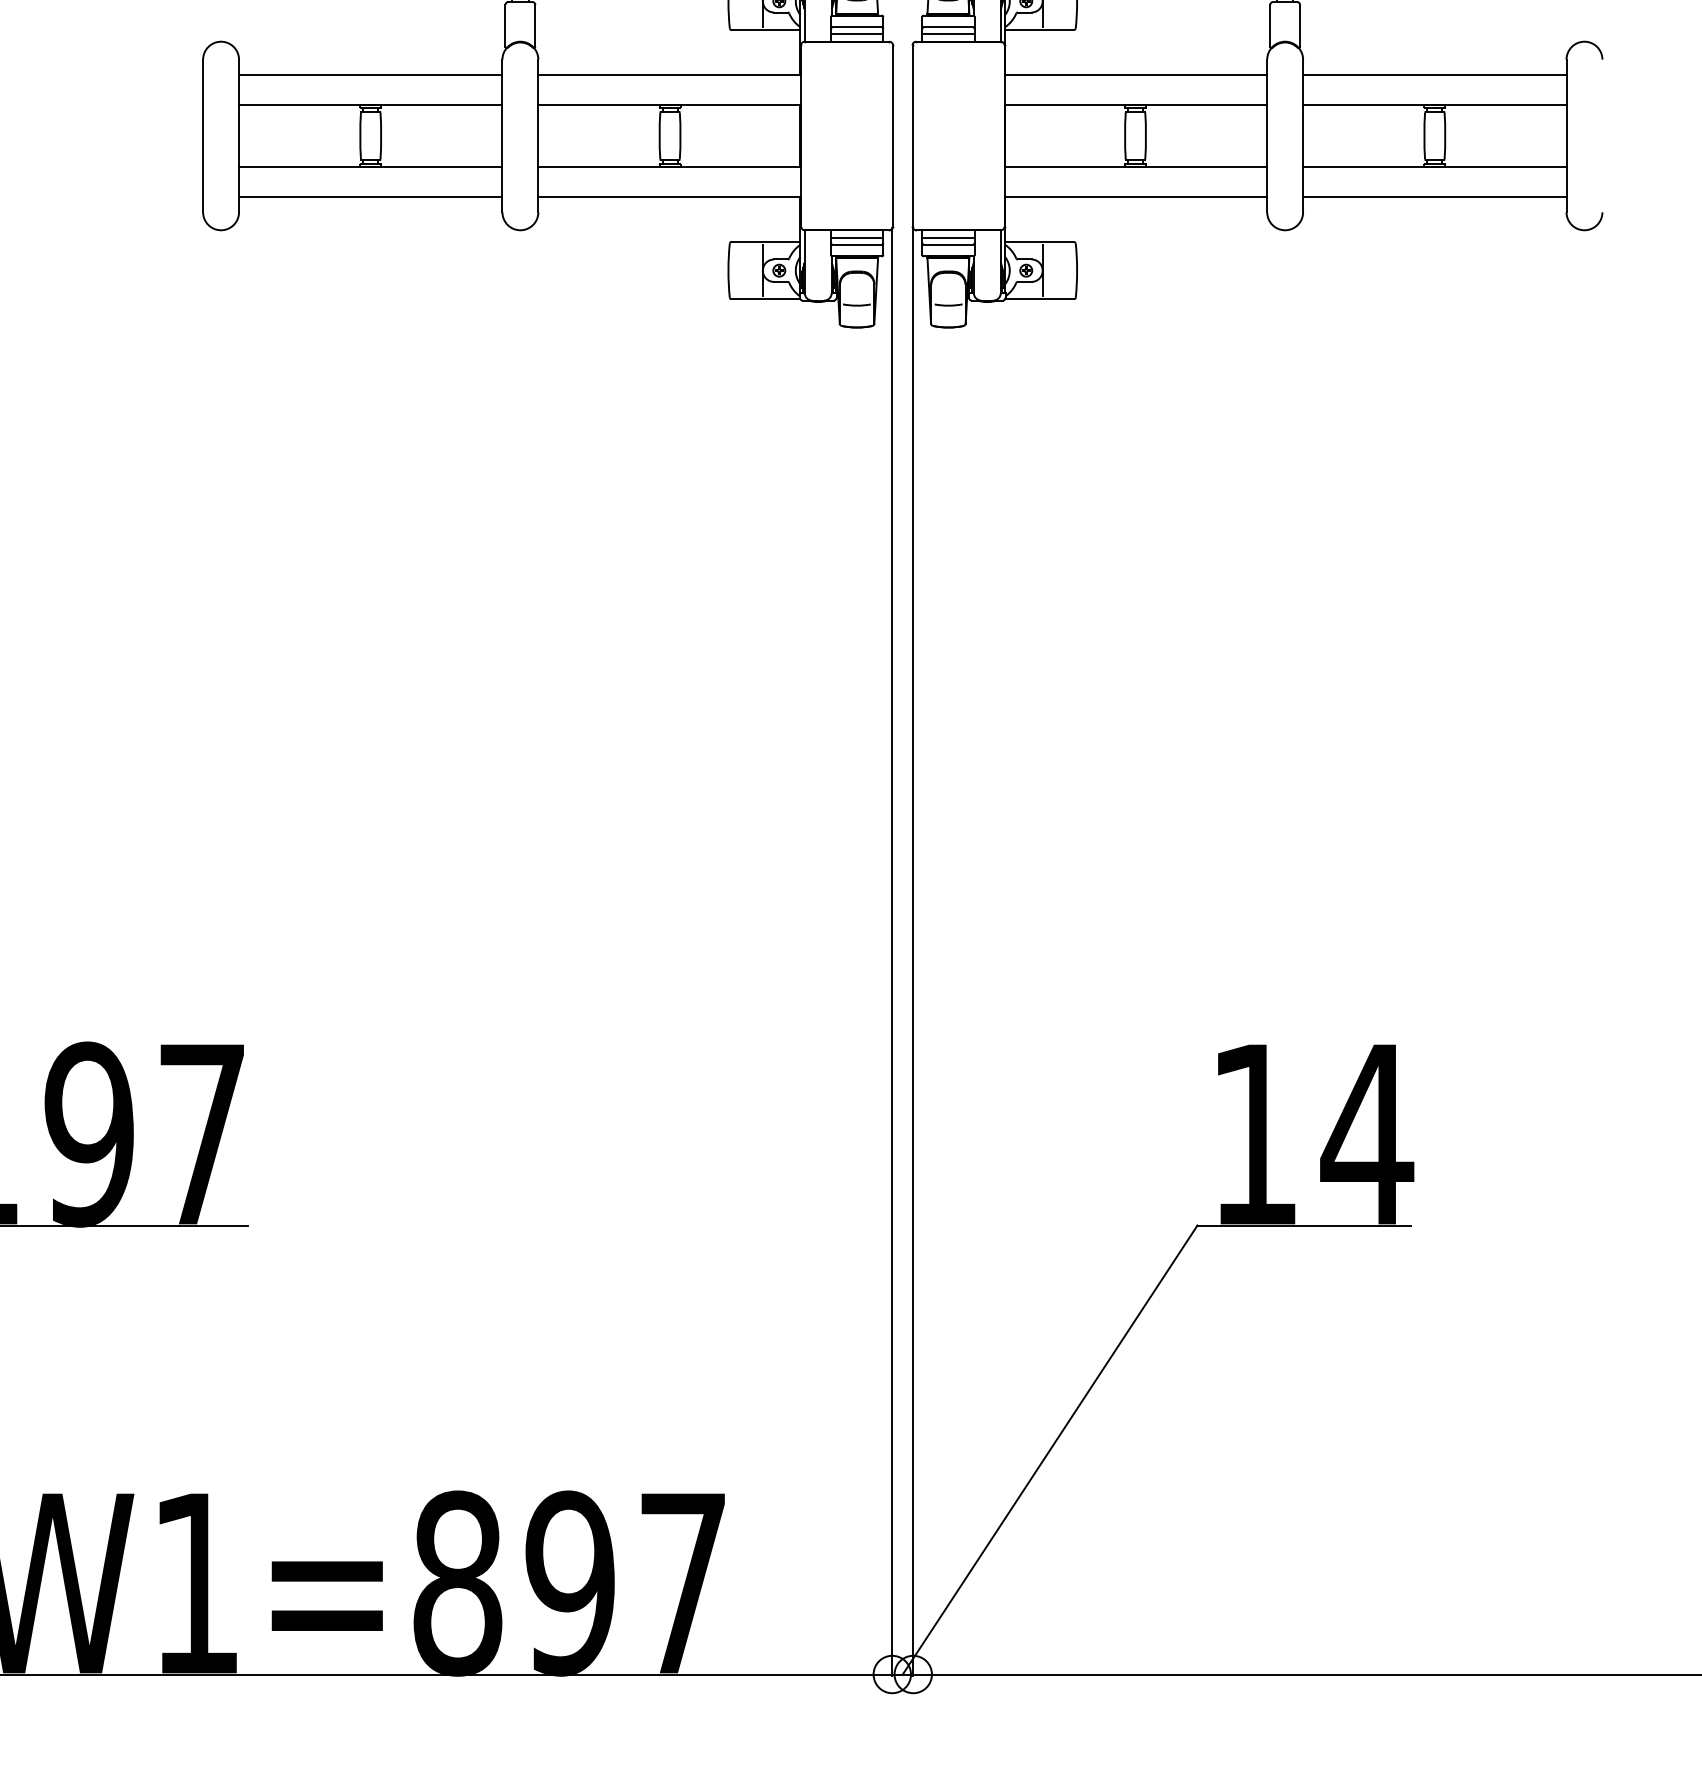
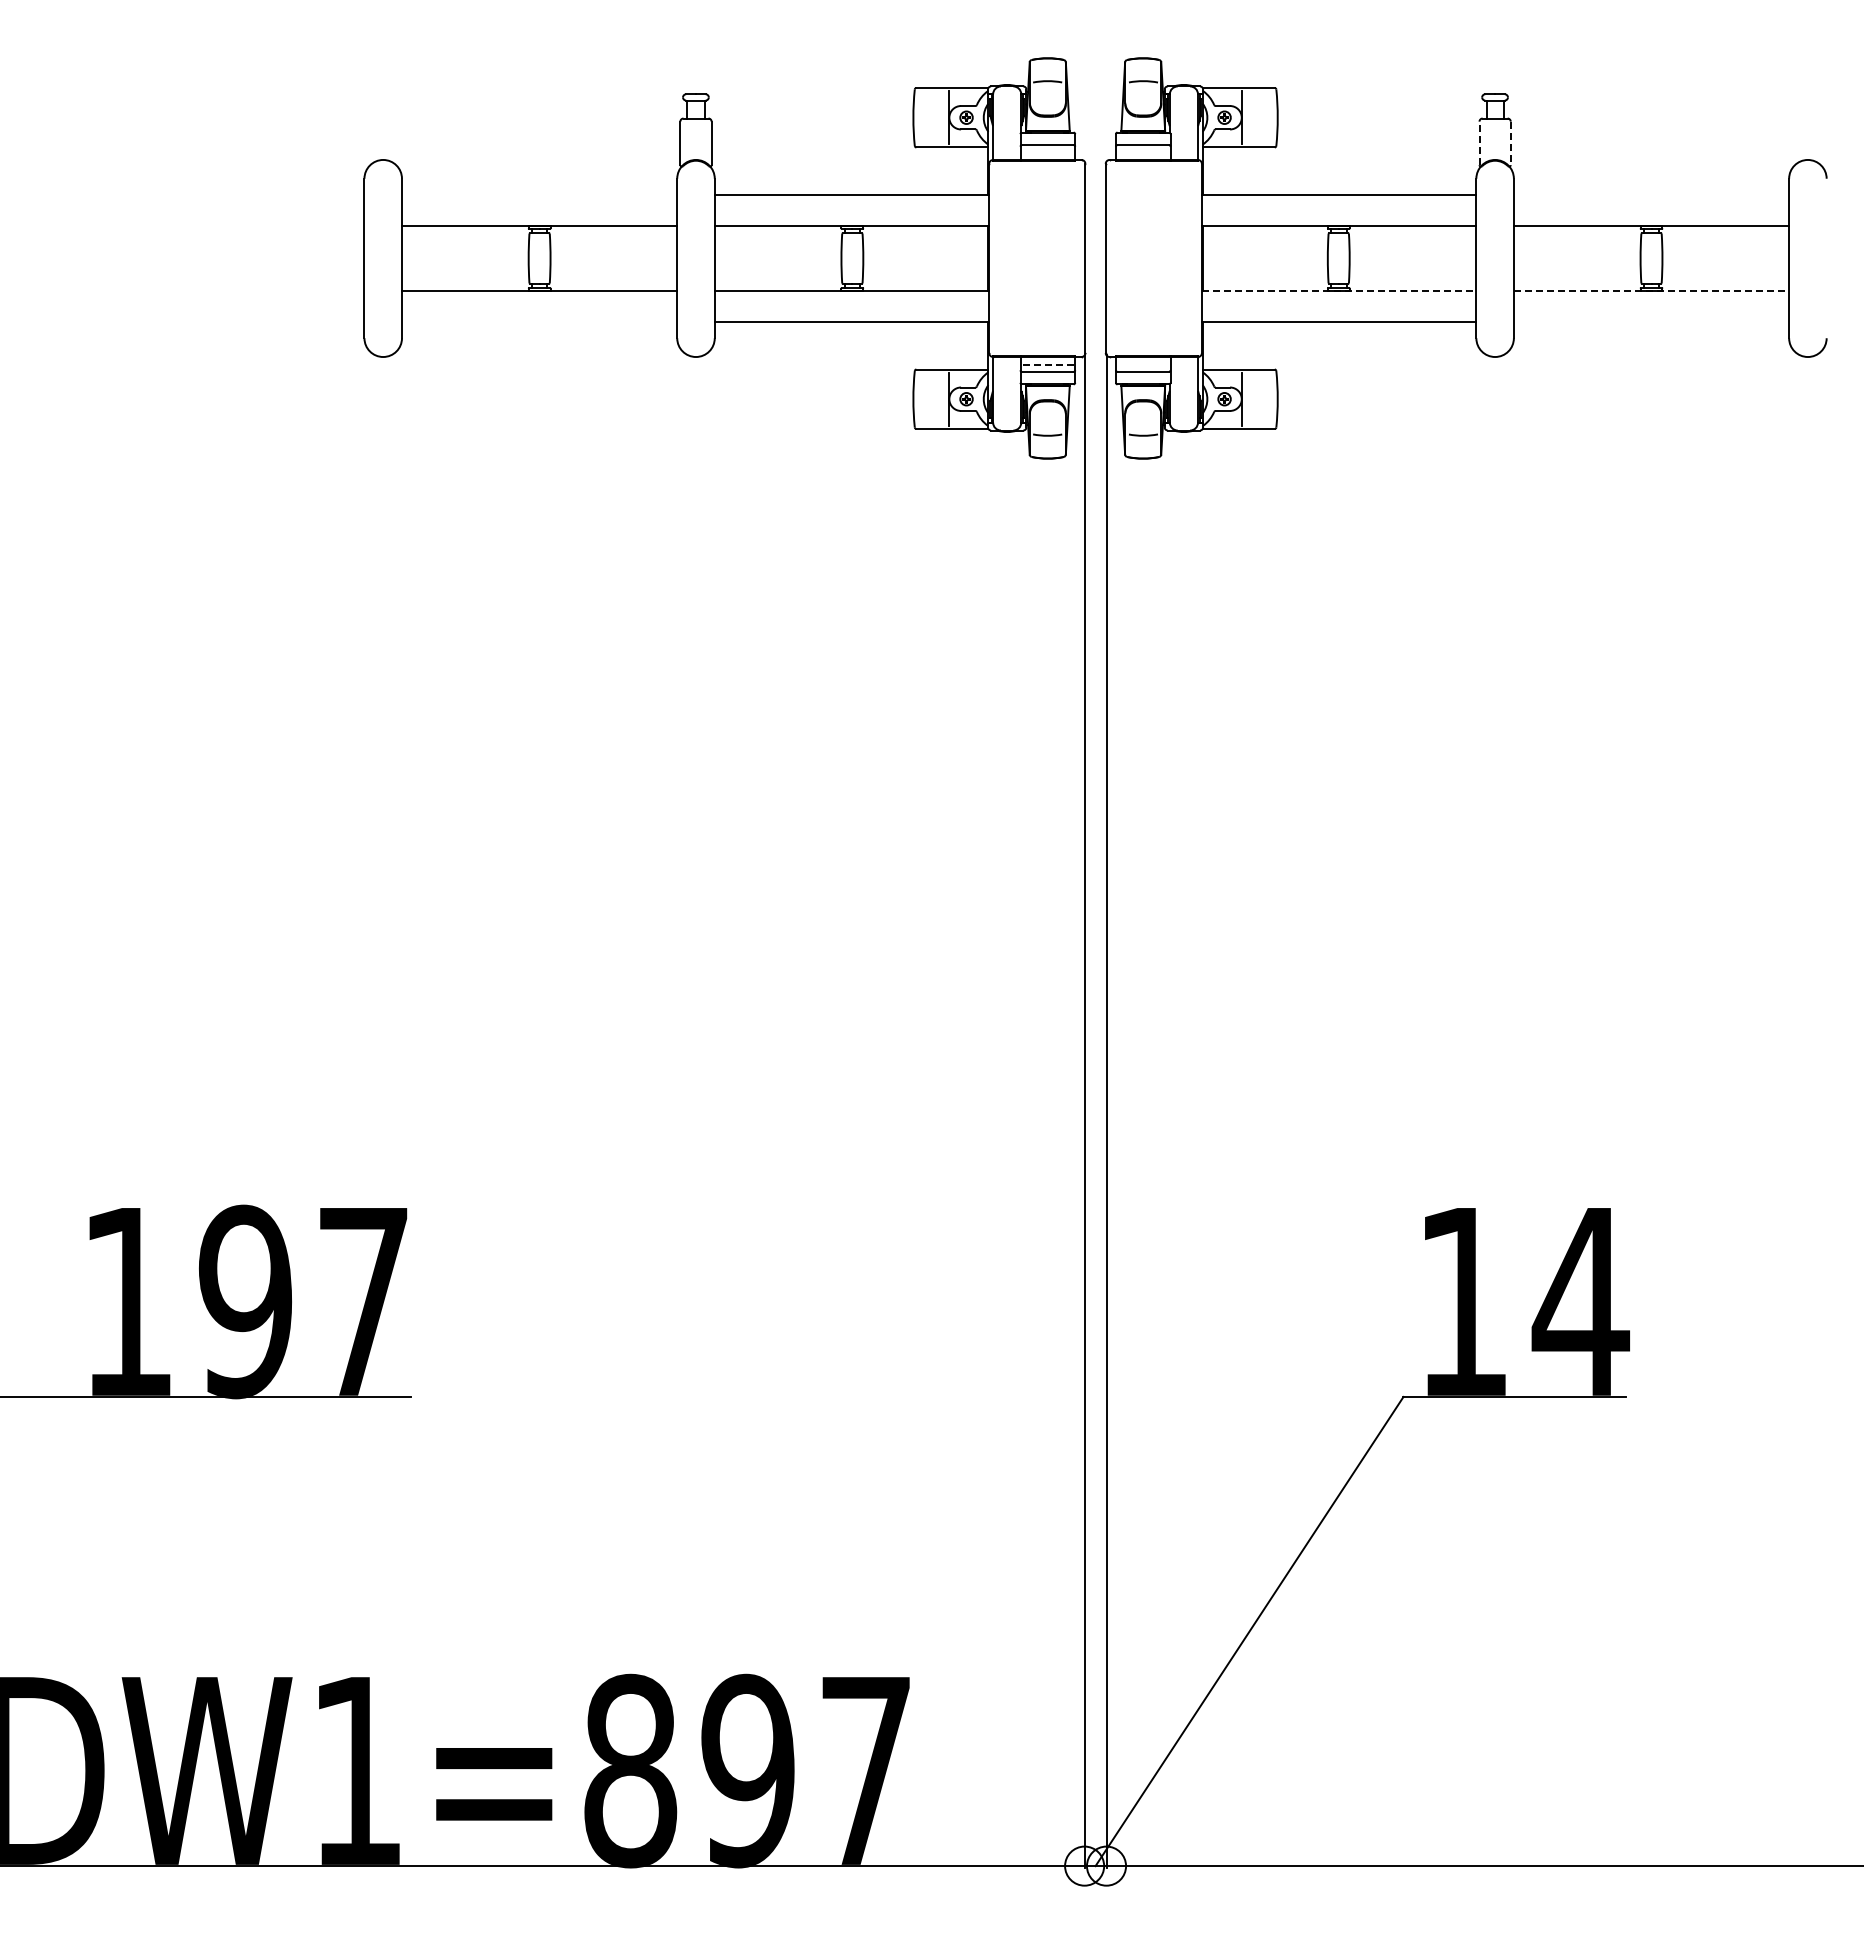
line: (1270, 25) -> (1479, 143), solid -> dashed
line: (1299, 25) -> (1510, 143), solid -> dashed
line: (856, 34) -> (1047, 152), removed
line: (948, 34) -> (1143, 152), removed
line: (370, 75) -> (539, 195), removed
line: (1434, 75) -> (1651, 195), removed
line: (1136, 166) -> (1339, 290), solid -> dashed
line: (1434, 166) -> (1651, 290), solid -> dashed
line: (370, 196) -> (539, 321), removed
line: (1434, 196) -> (1651, 321), removed
line: (856, 237) -> (1047, 364), solid -> dashed
line: (948, 237) -> (1143, 364), removed

